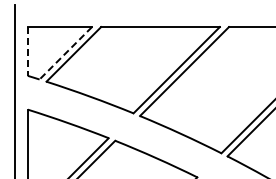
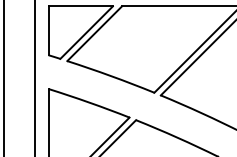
line: (27, 51) -> (48, 30), dashed -> solid
line: (65, 53) -> (86, 32), dashed -> solid

